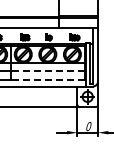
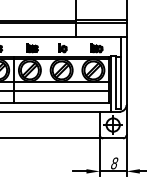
line: (47, 70) -> (61, 91), dashed -> solid
line: (47, 80) -> (61, 103), dashed -> solid
text: (88, 126) -> (114, 163), 0 -> 8

